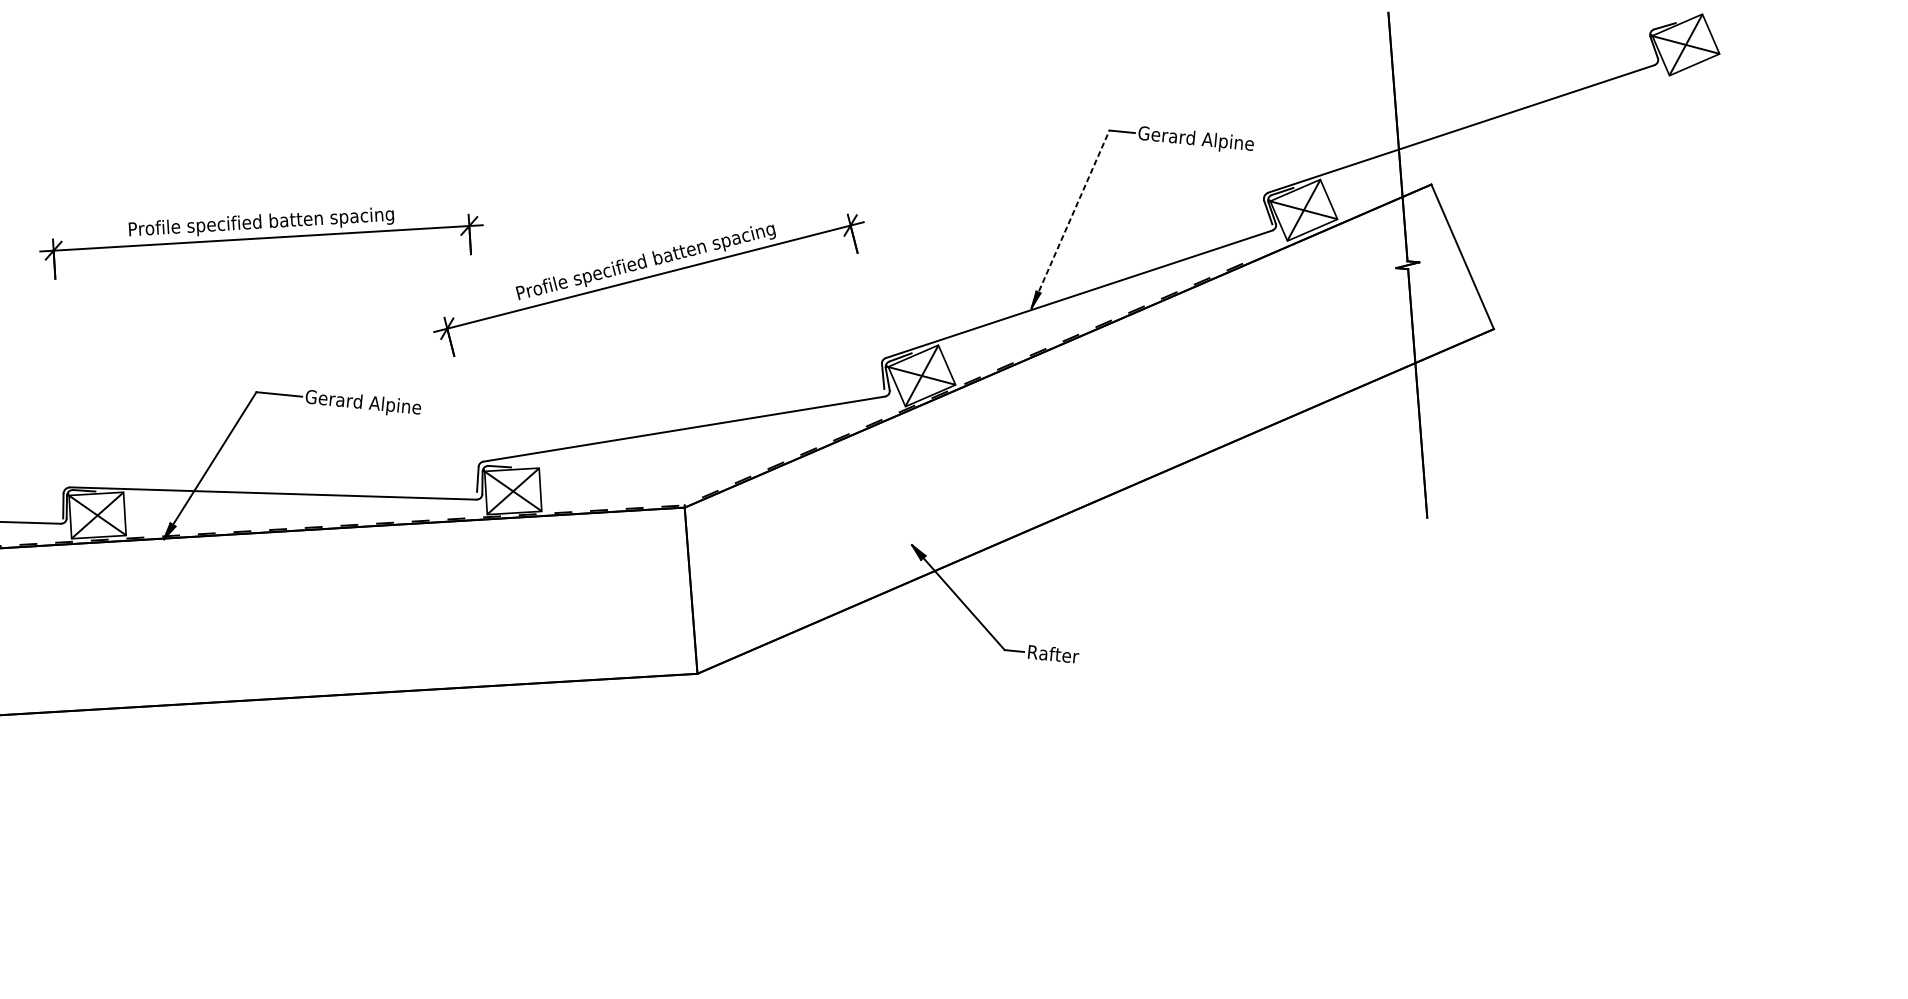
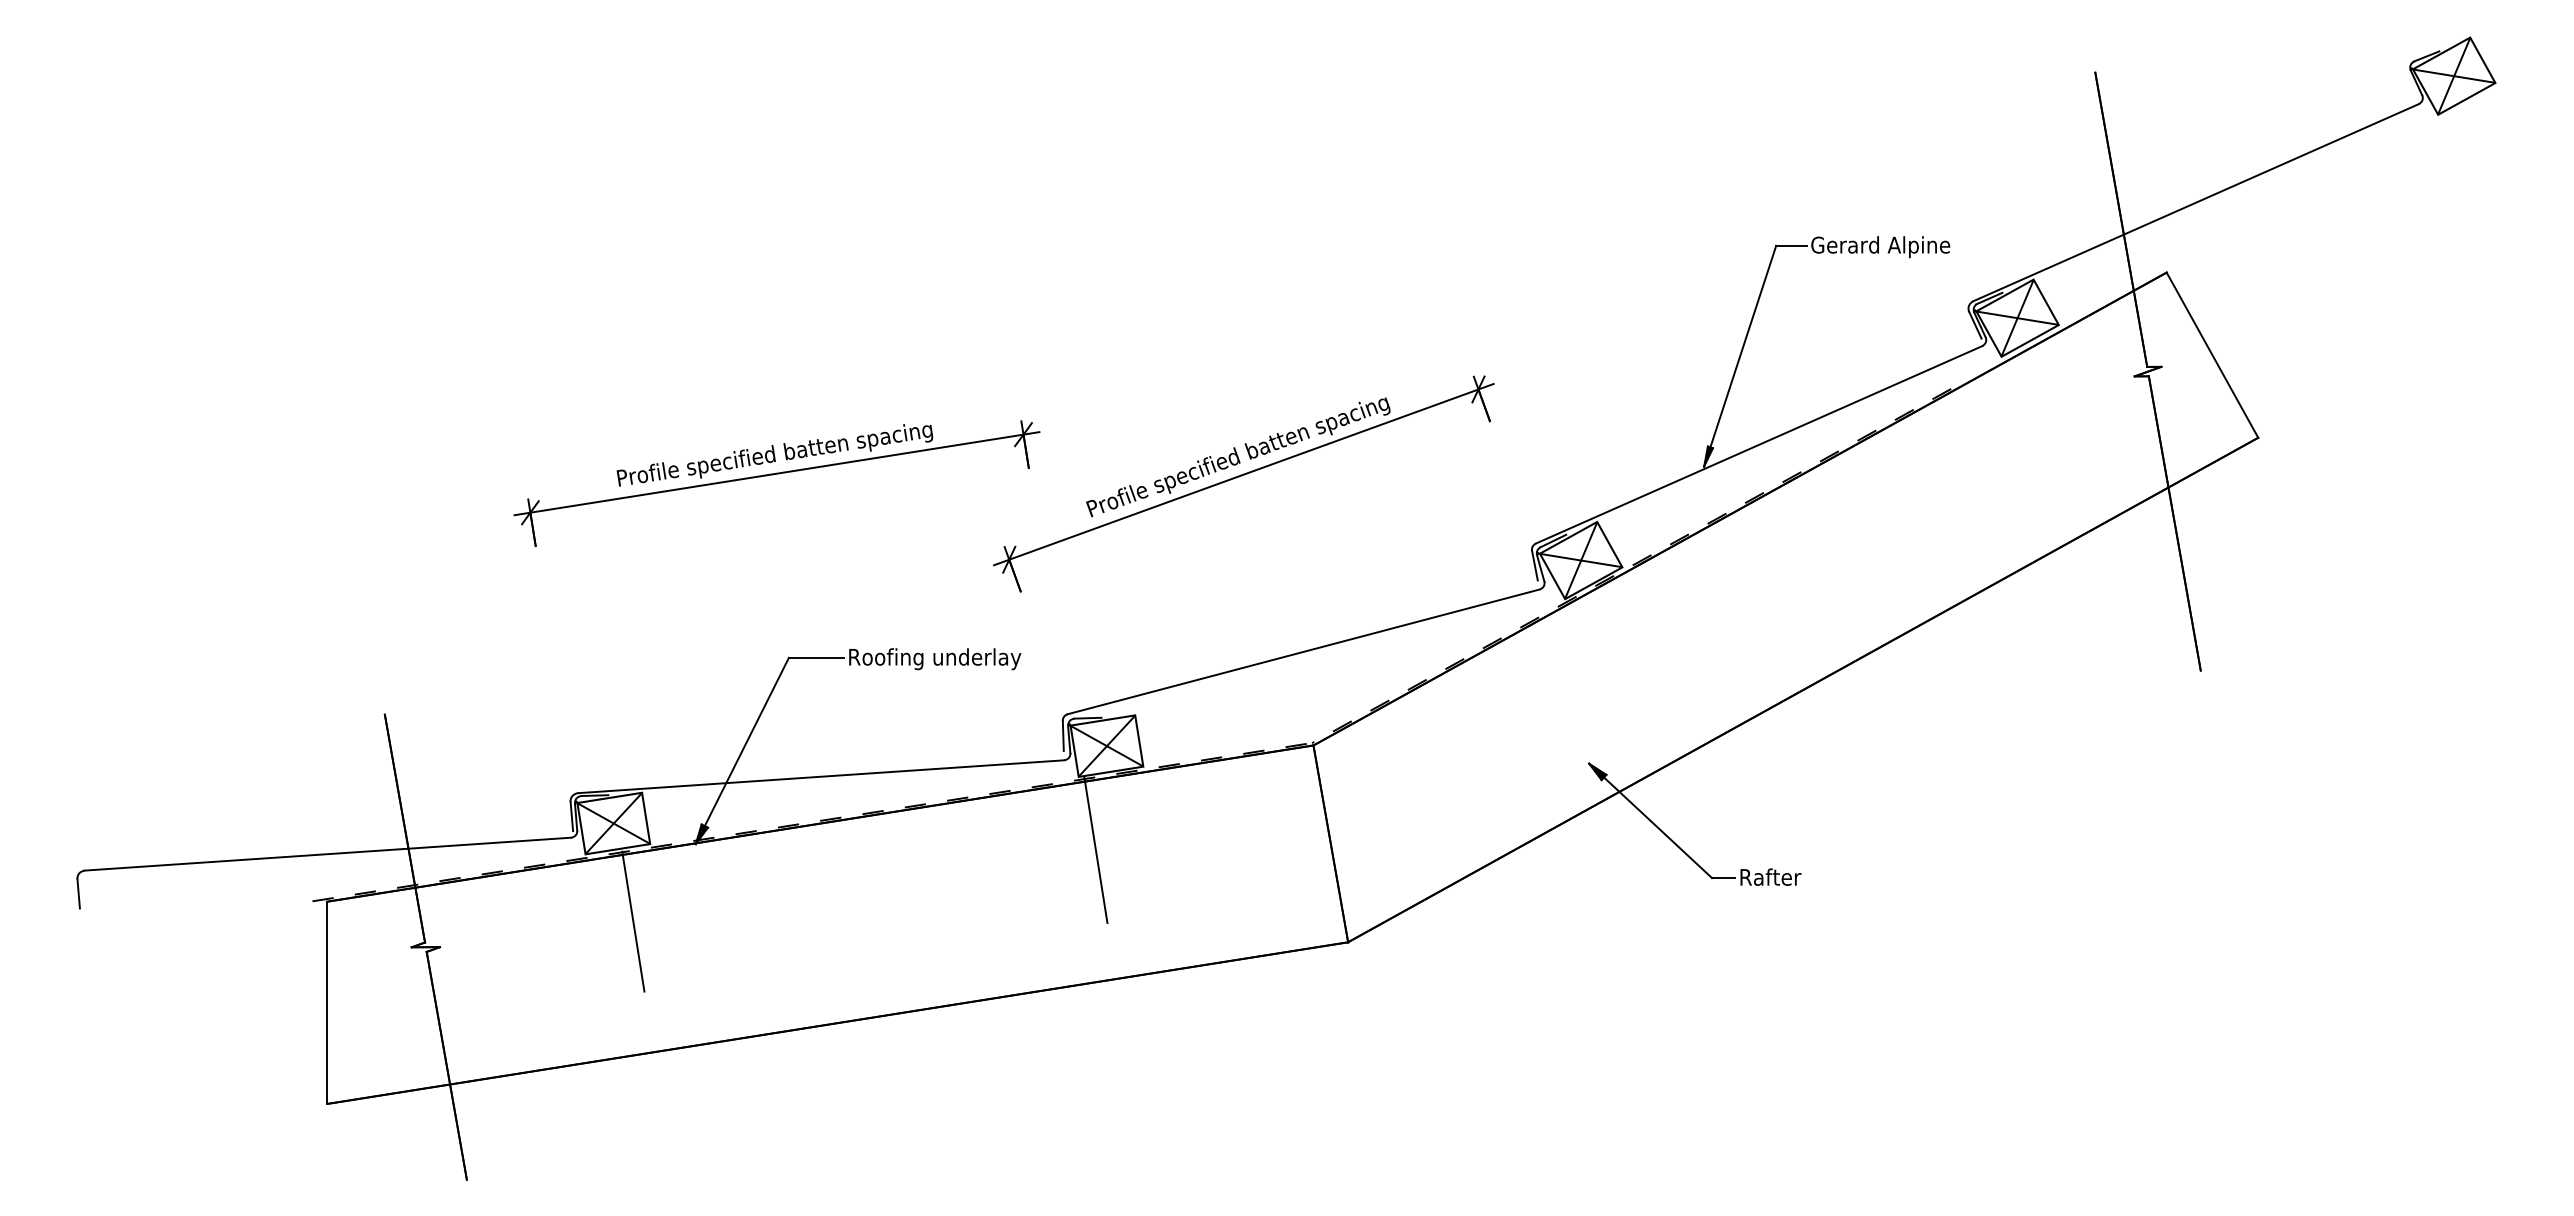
line: (1070, 218) -> (1740, 355), dashed -> solid
text: (377, 405) -> (934, 659), Gerard Alpine -> Roofing underlay
line: (495, 577) -> (1095, 850), added
line: (105, 598) -> (633, 921), added

